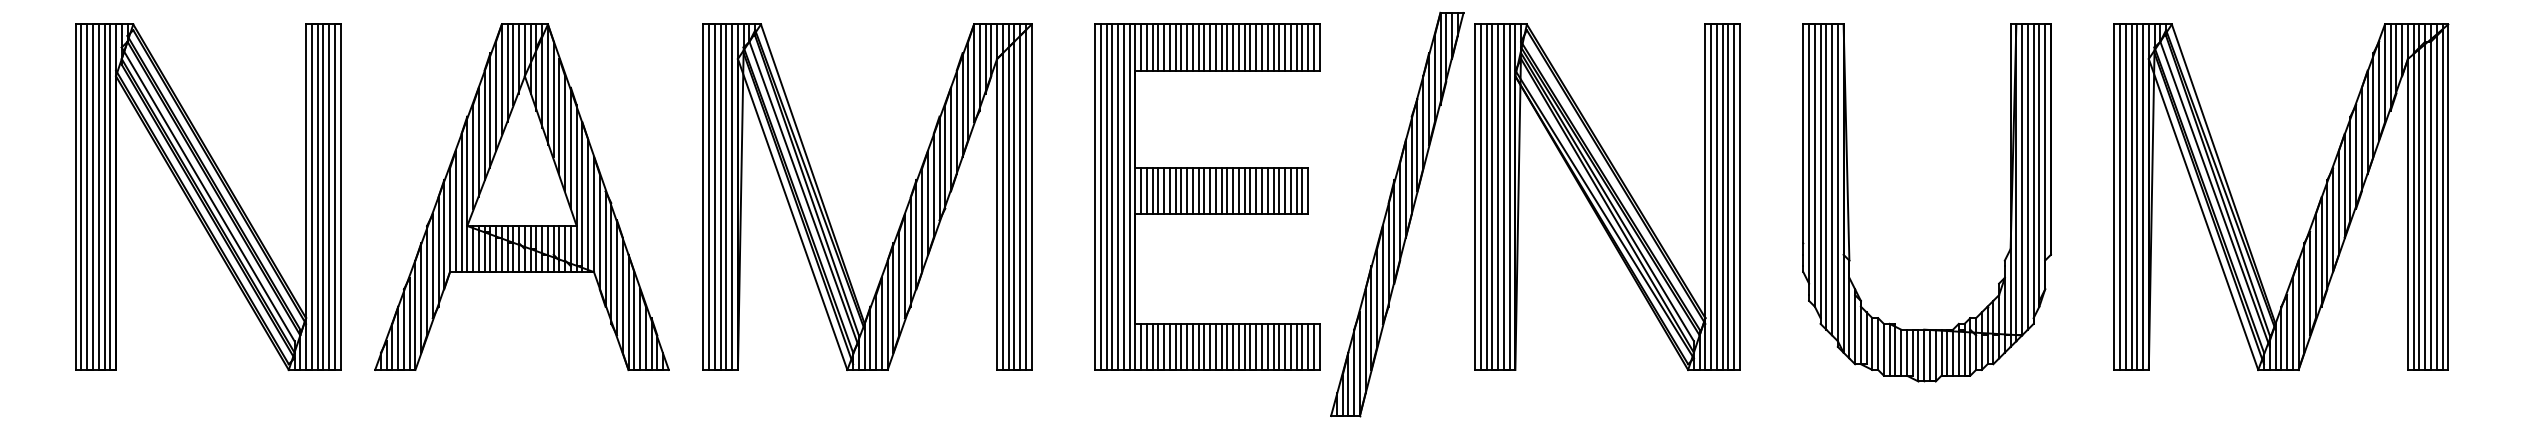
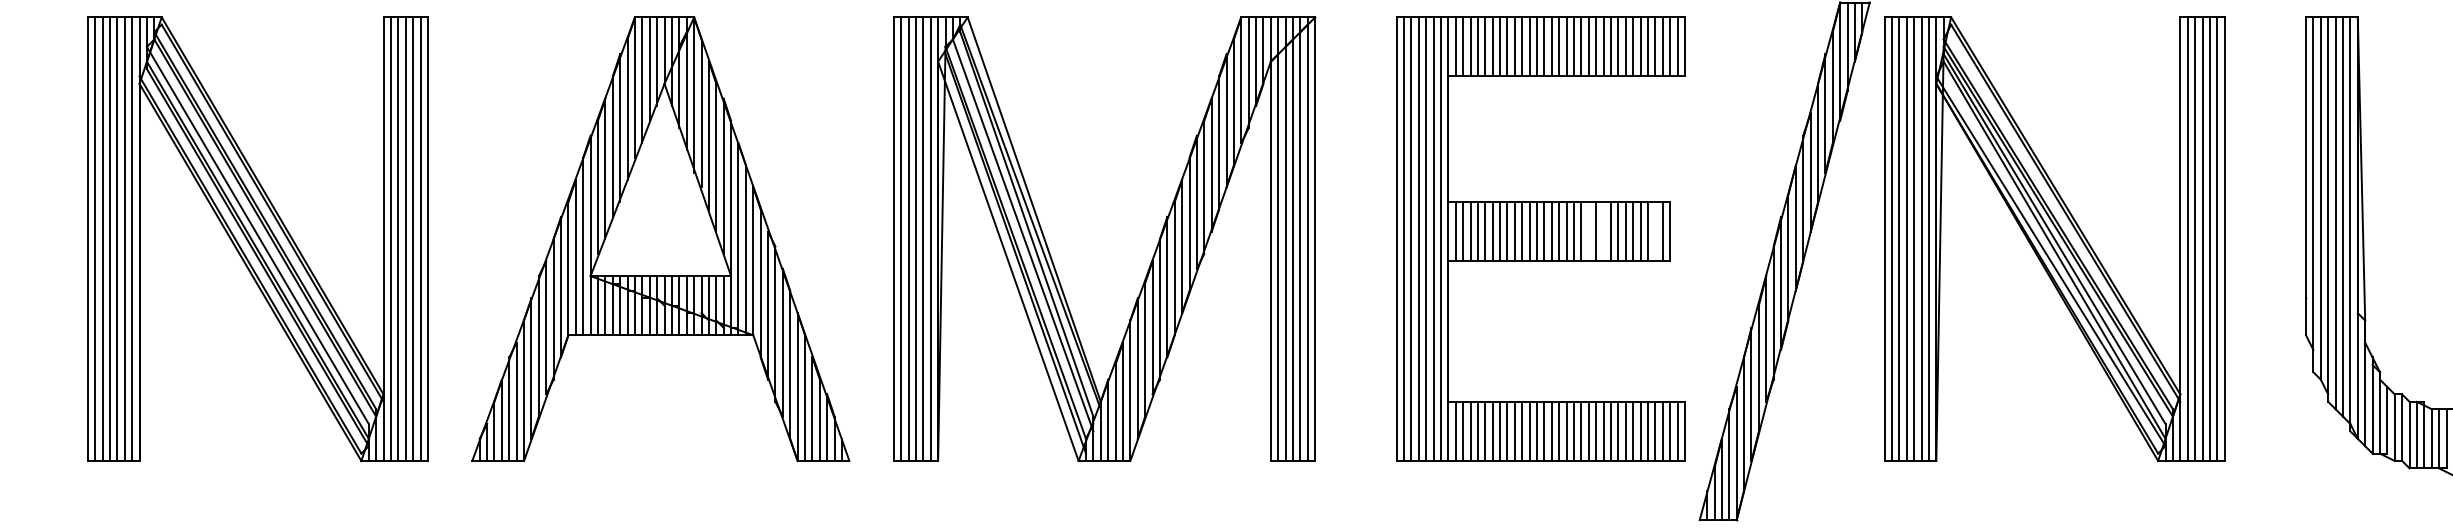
line: (1244, 191) -> (1588, 231), removed
line: (1256, 191) -> (1603, 231), removed
line: (1296, 191) -> (1655, 231), removed

